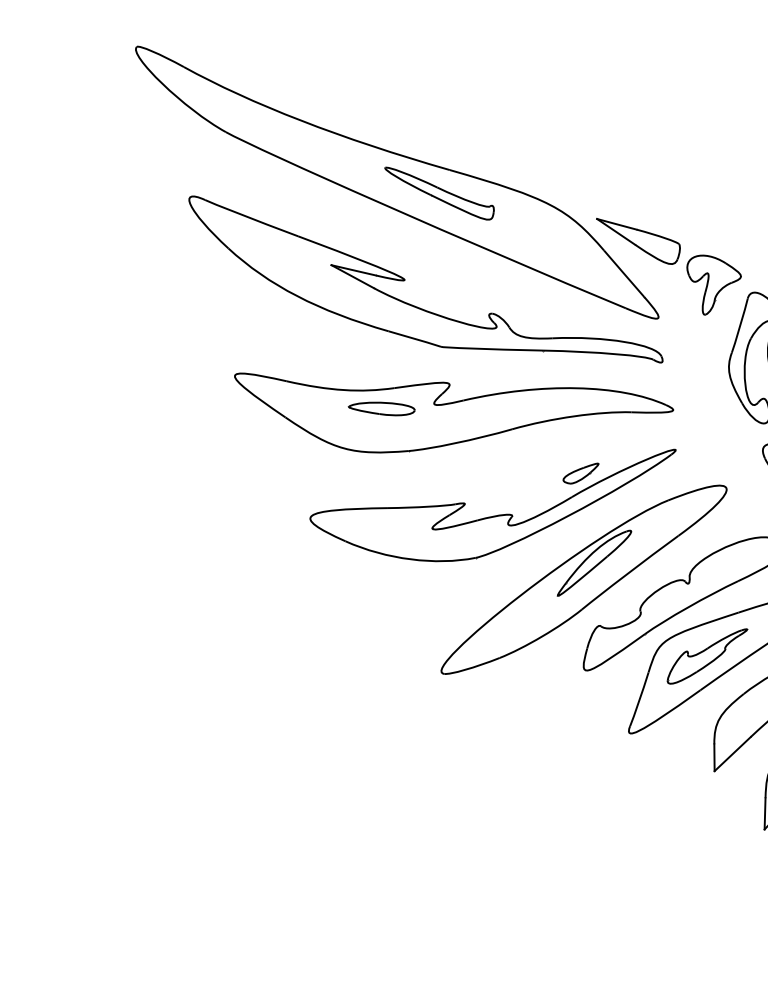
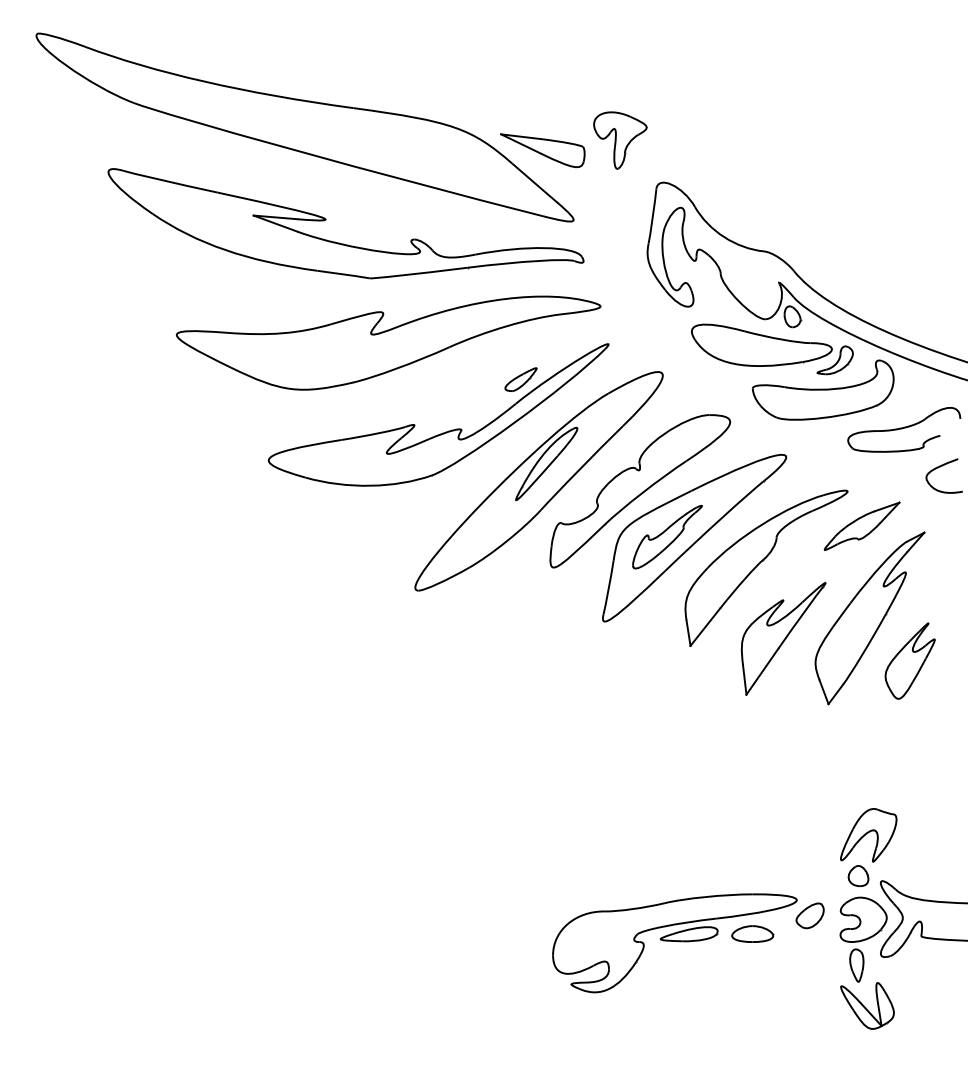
part: (439, 193) -> (346, 132), removed
part: (712, 286) -> (620, 140), moved
part: (381, 408) -> (321, 345), removed

